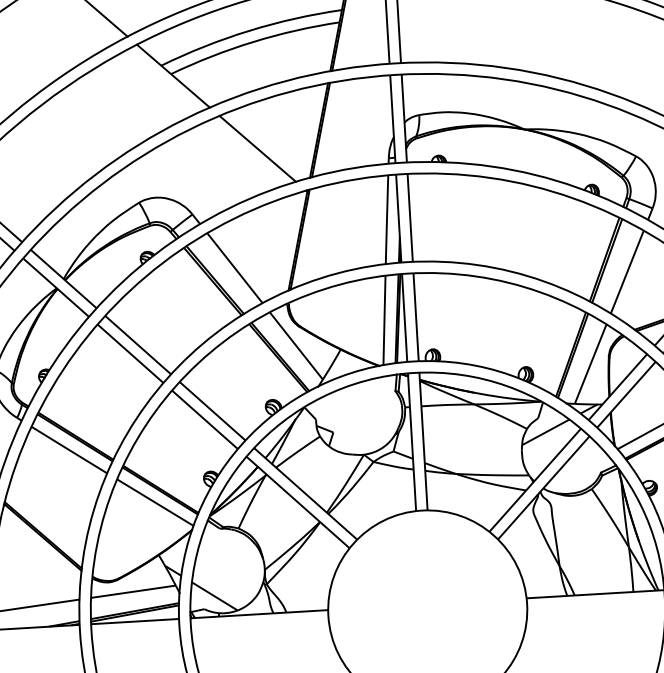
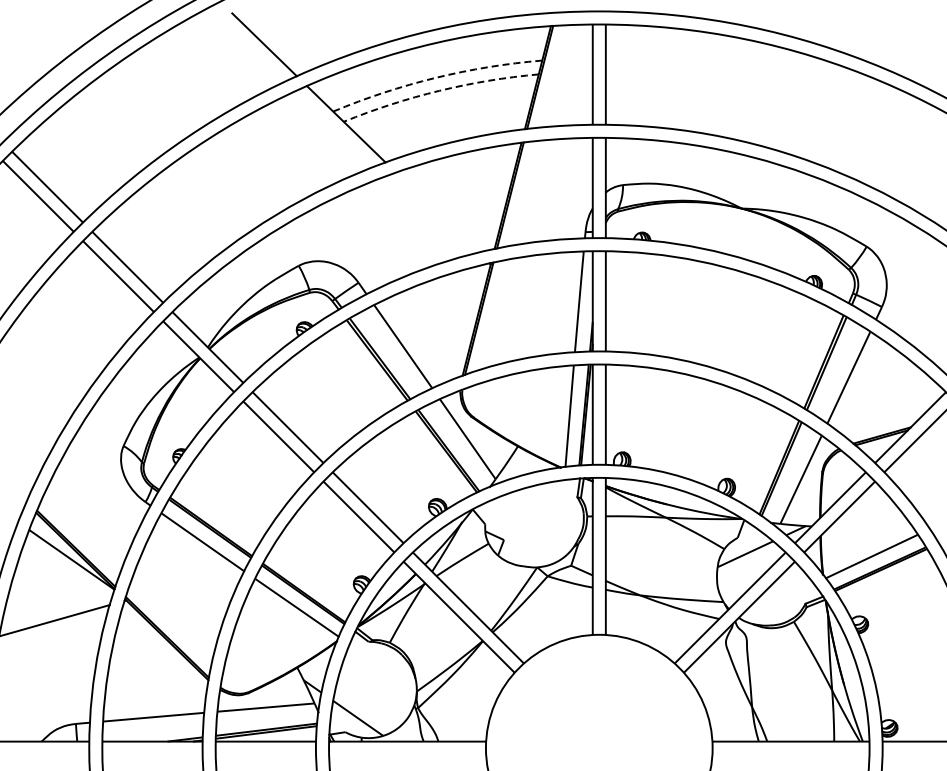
arc: (249, 30) -> (435, 77), solid -> dashed
arc: (253, 41) -> (439, 90), solid -> dashed
line: (257, 148) -> (437, 212), removed

